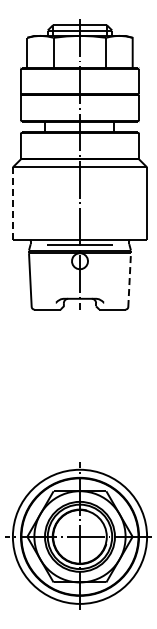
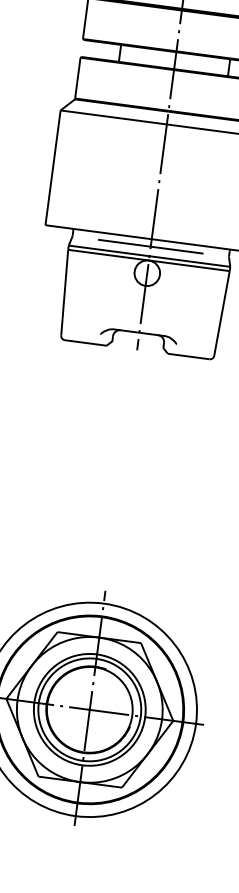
line: (12, 204) -> (52, 169), dashed -> solid
line: (129, 280) -> (221, 314), dashed -> solid

